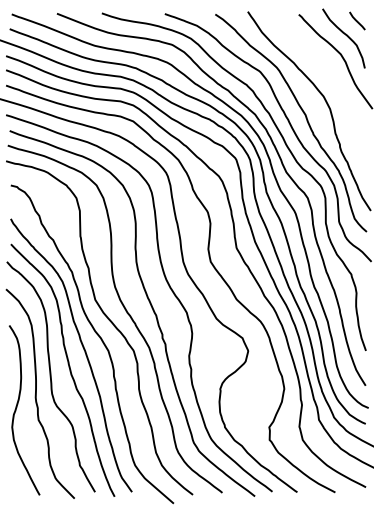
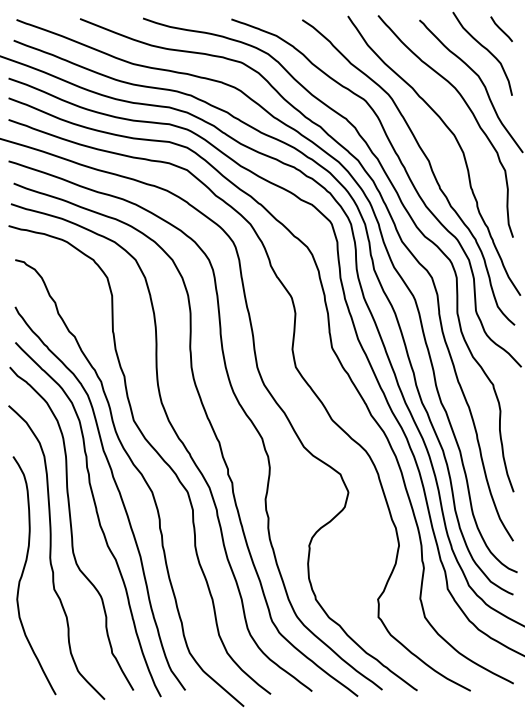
curve: (334, 78) -> (469, 110), added

